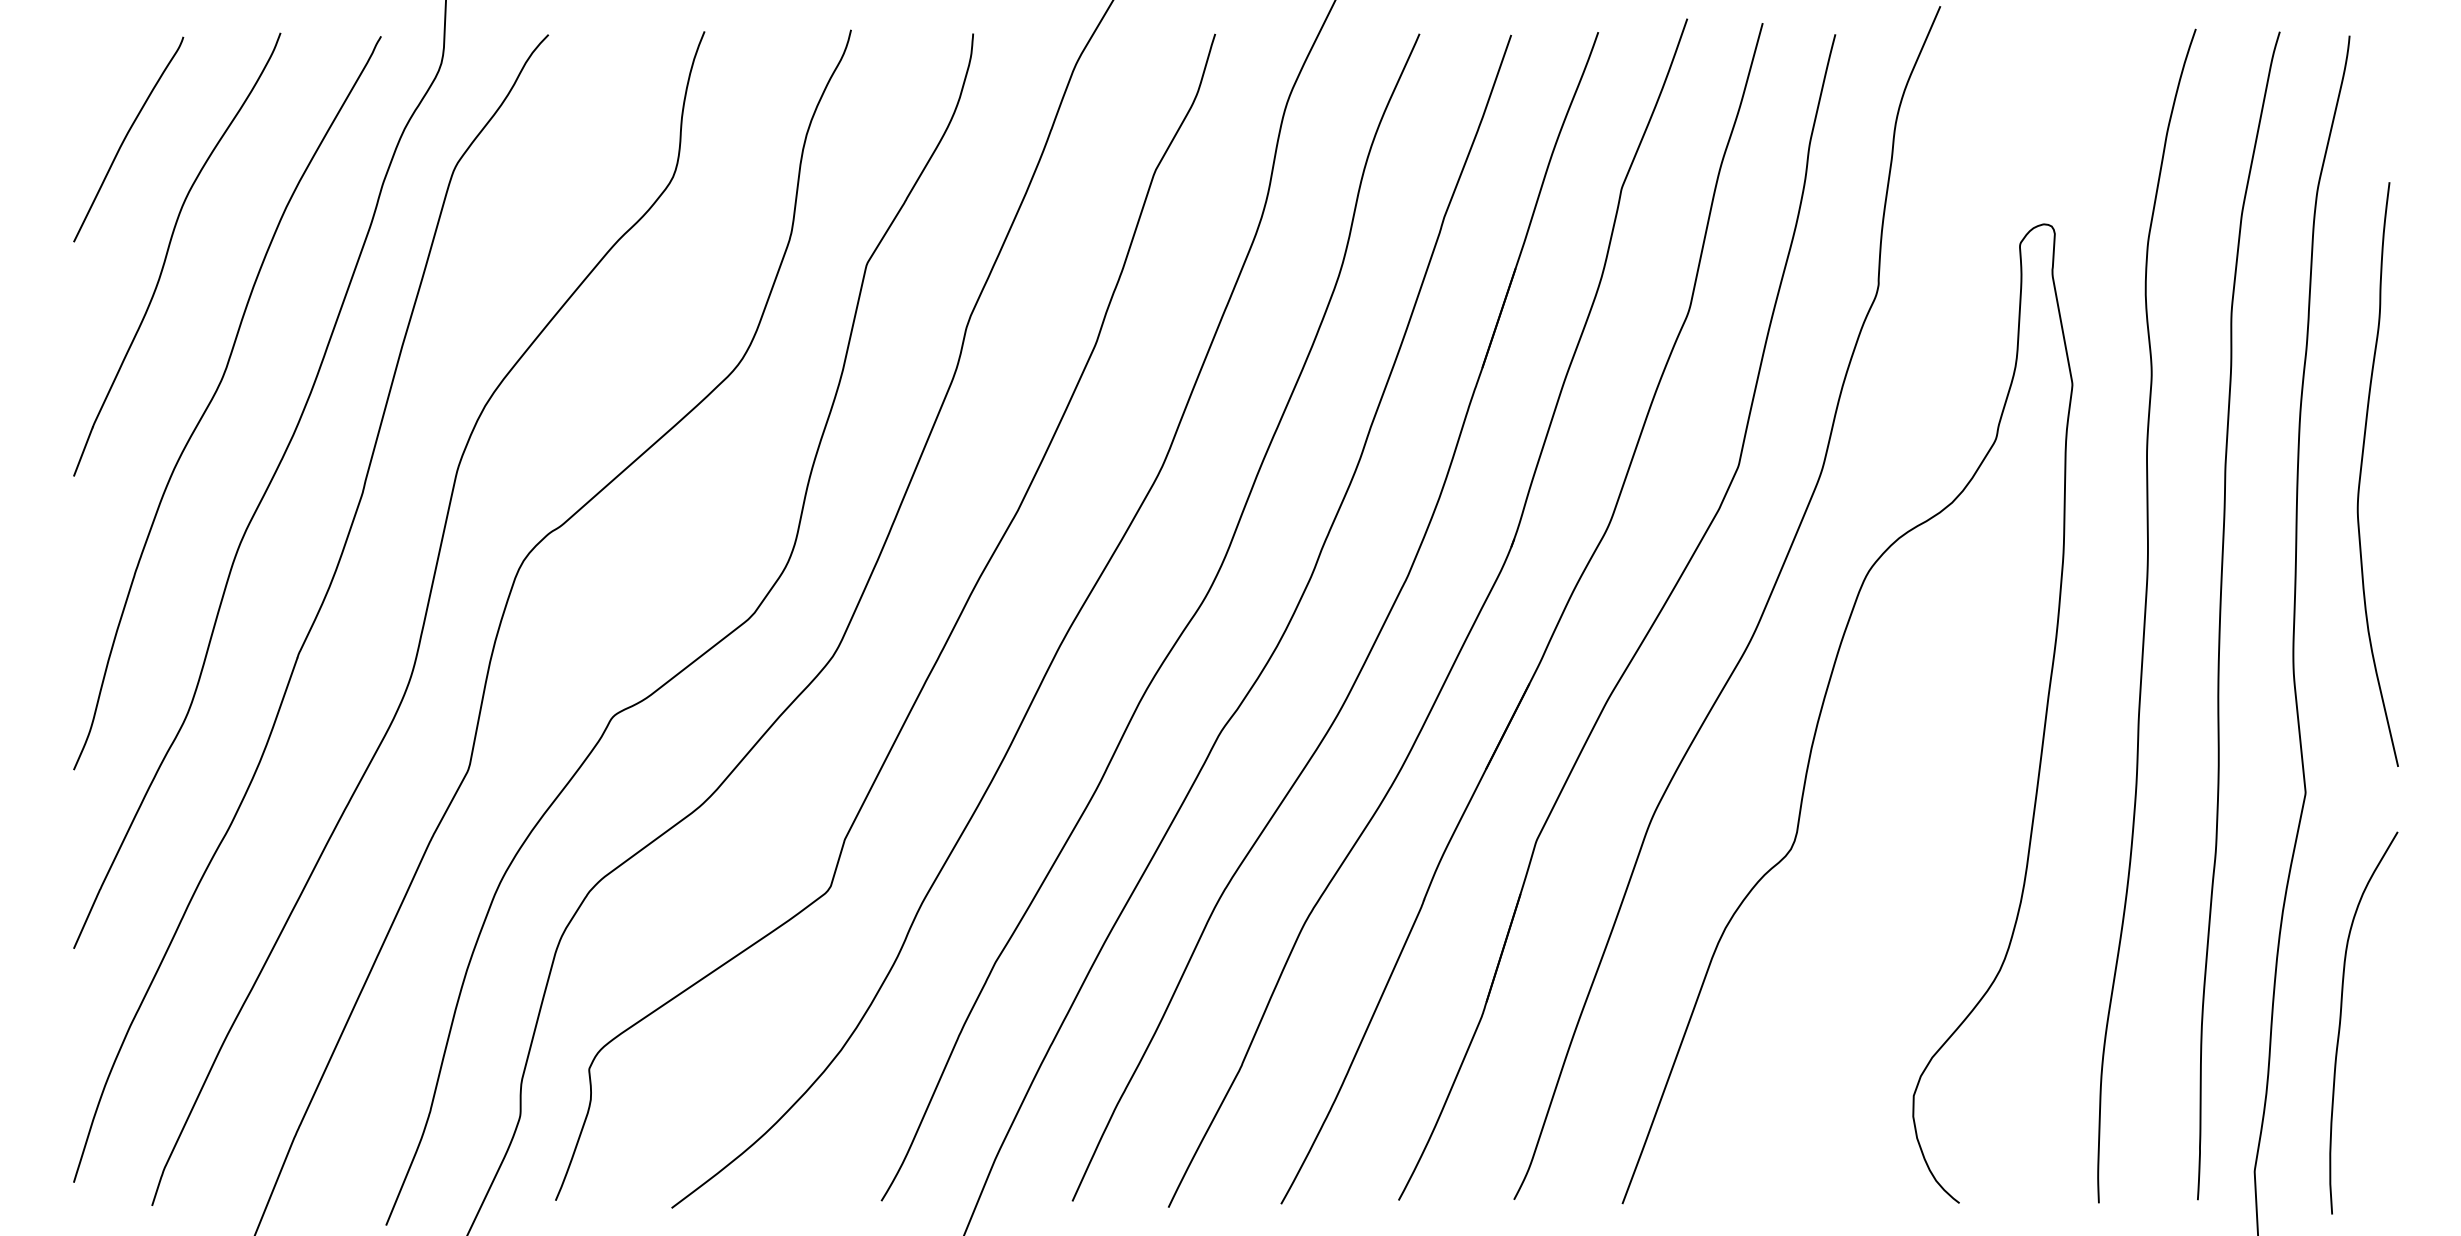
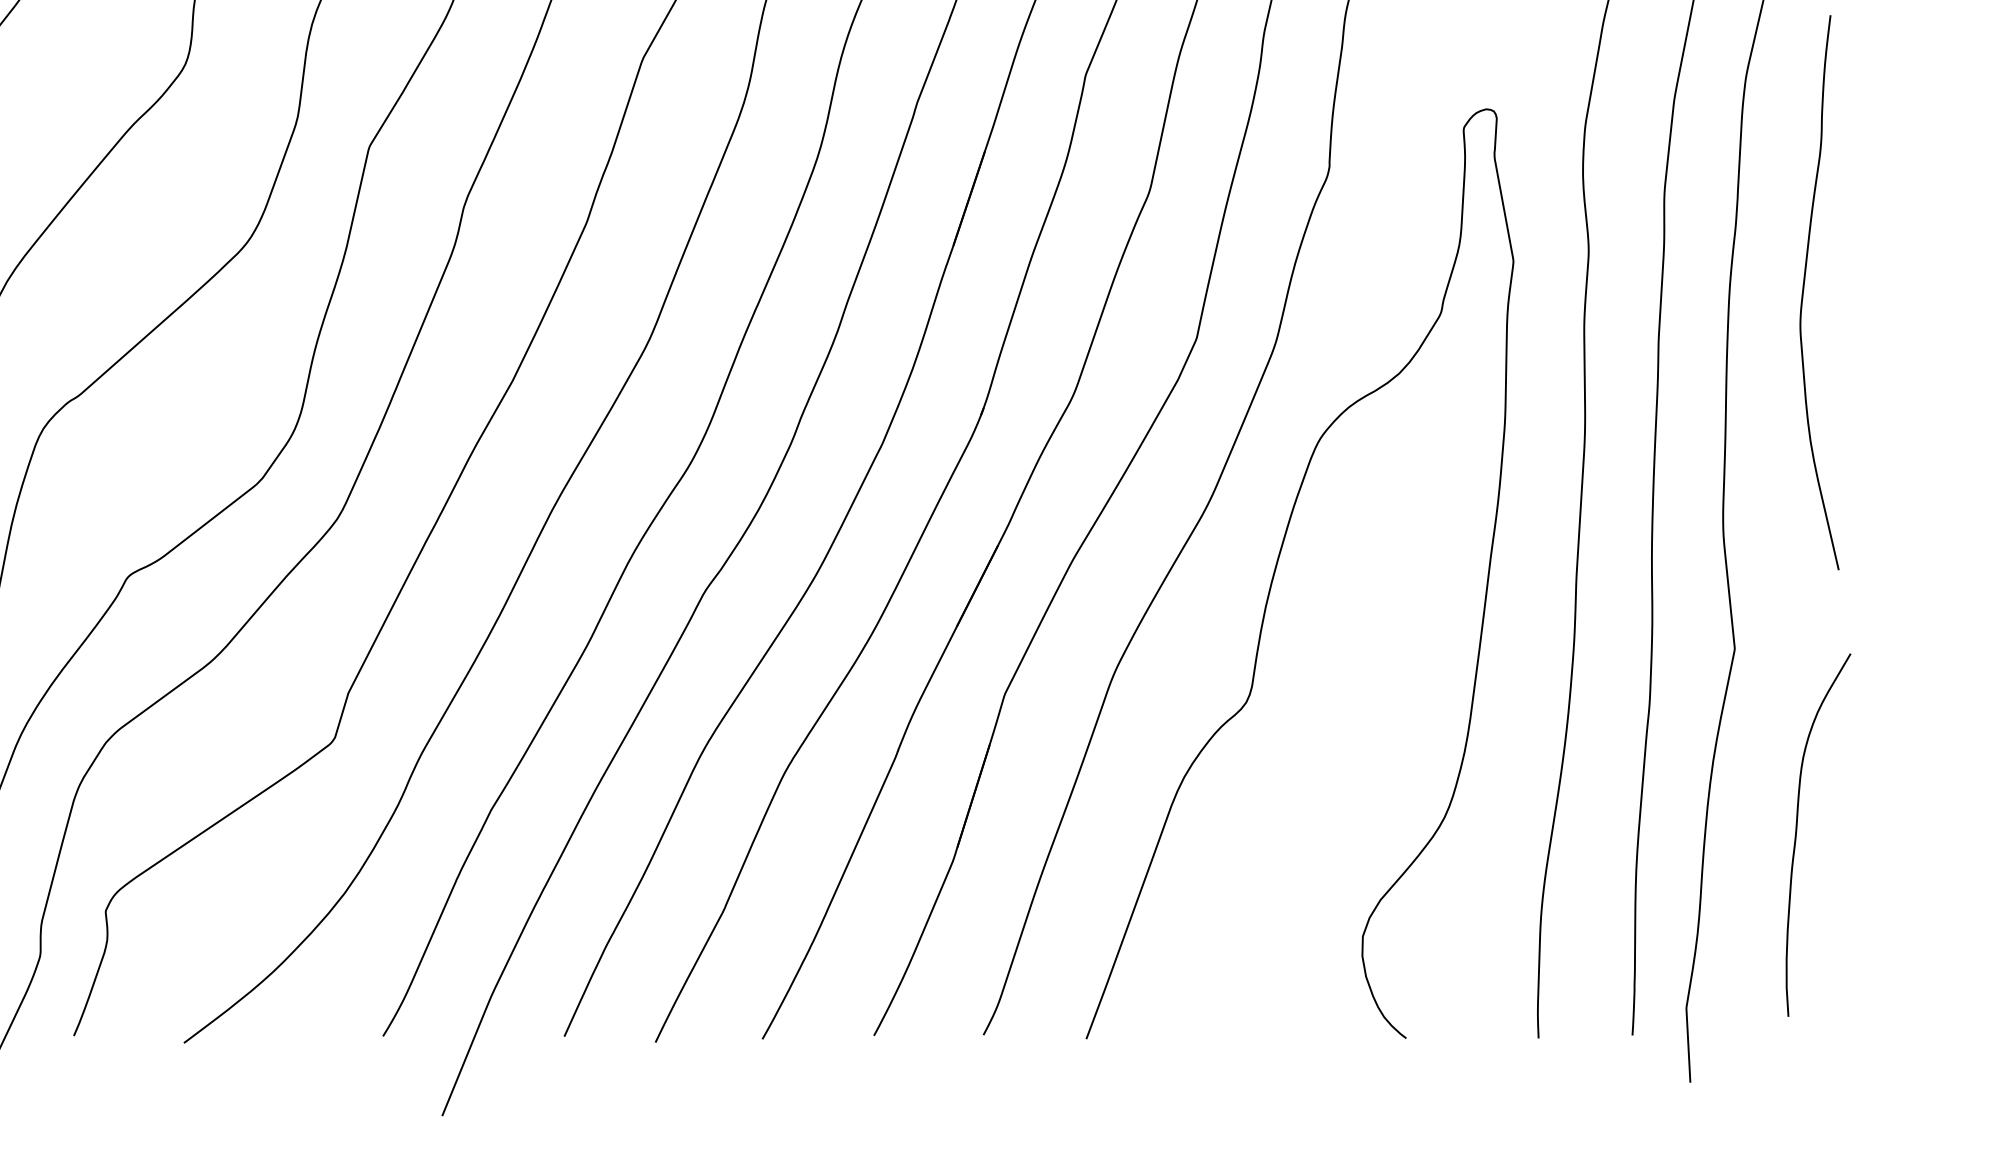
curve: (2361, 474) -> (1803, 292), moved
curve: (2341, 1020) -> (1797, 832), moved

